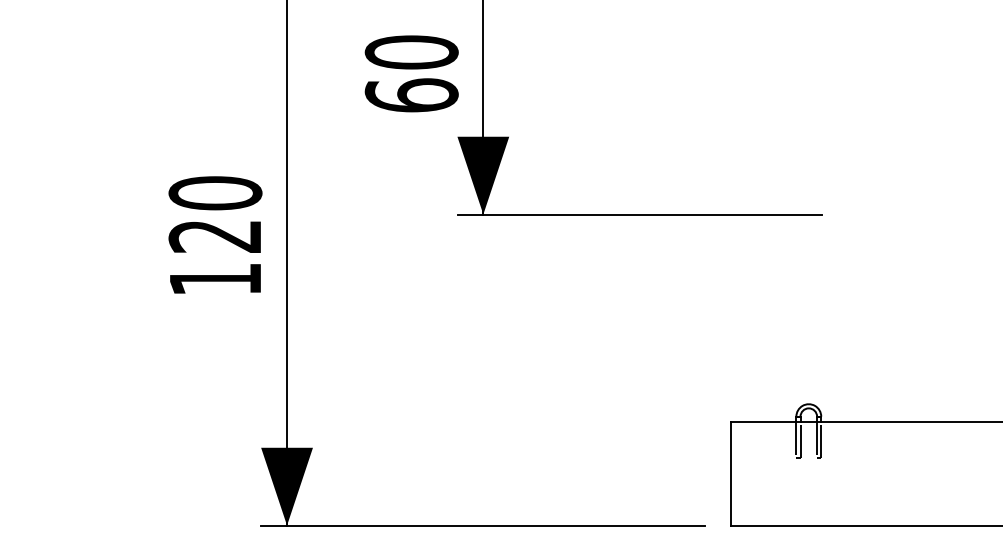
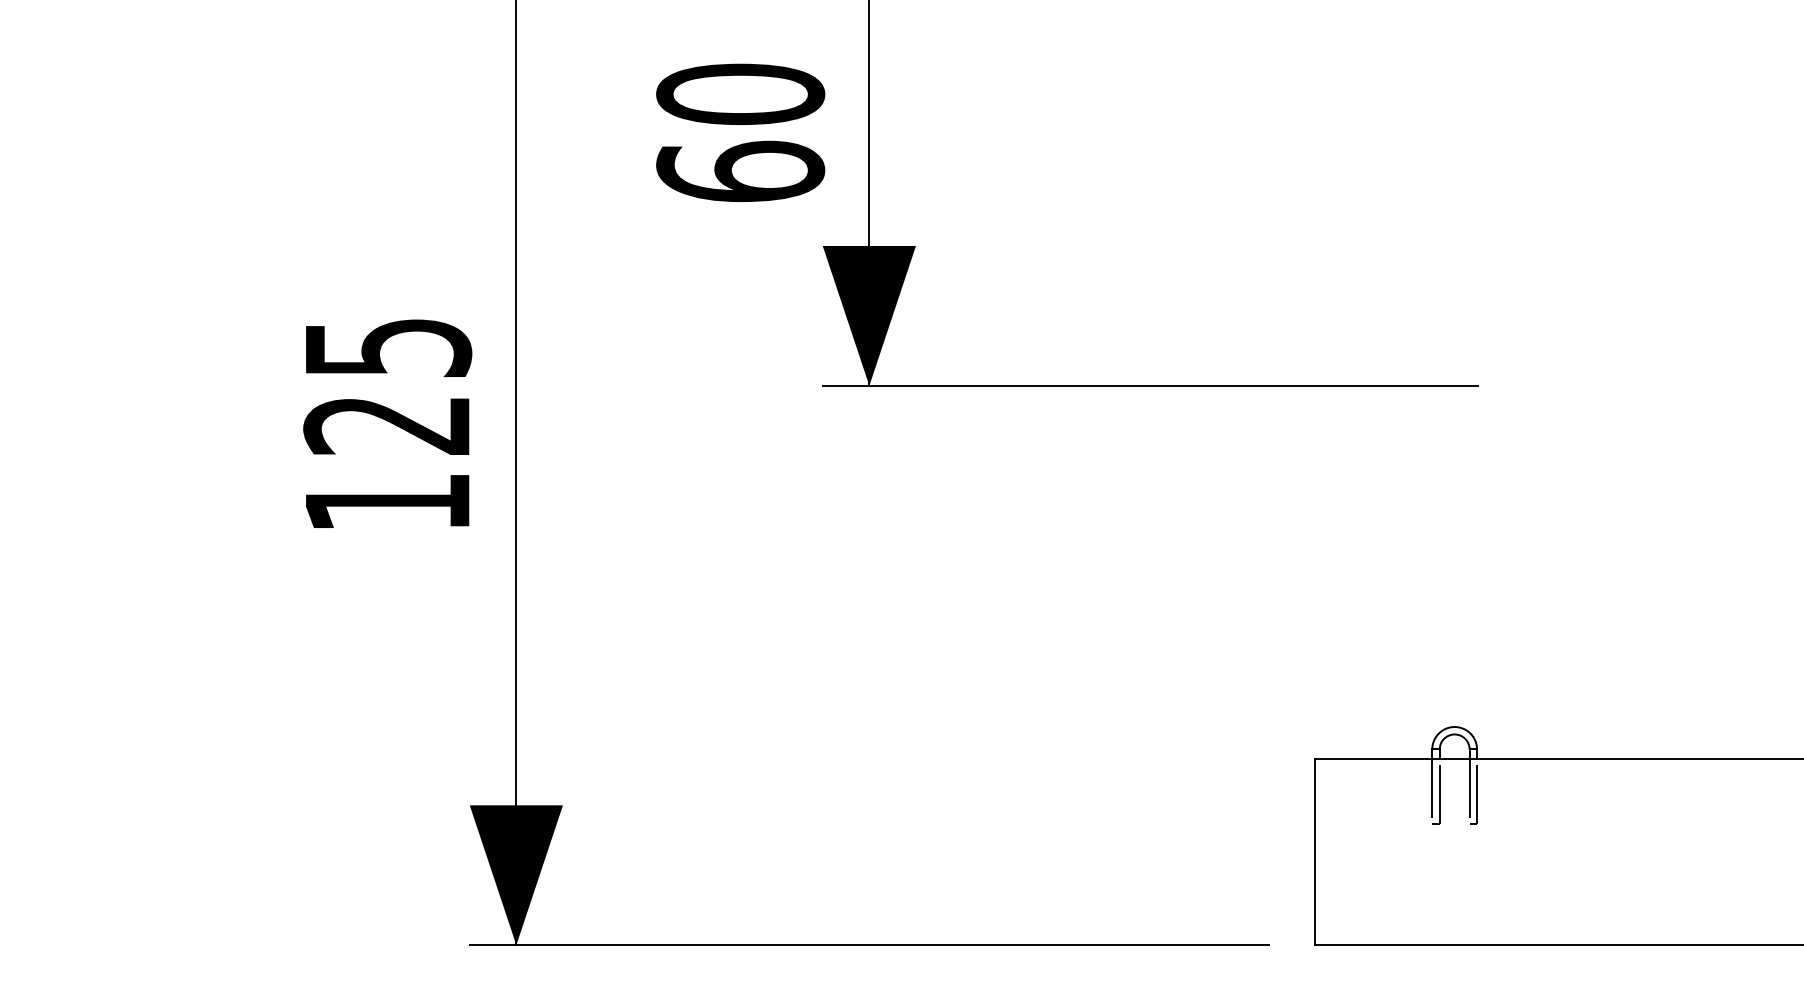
text: (215, 193) -> (387, 348), 120 -> 125

